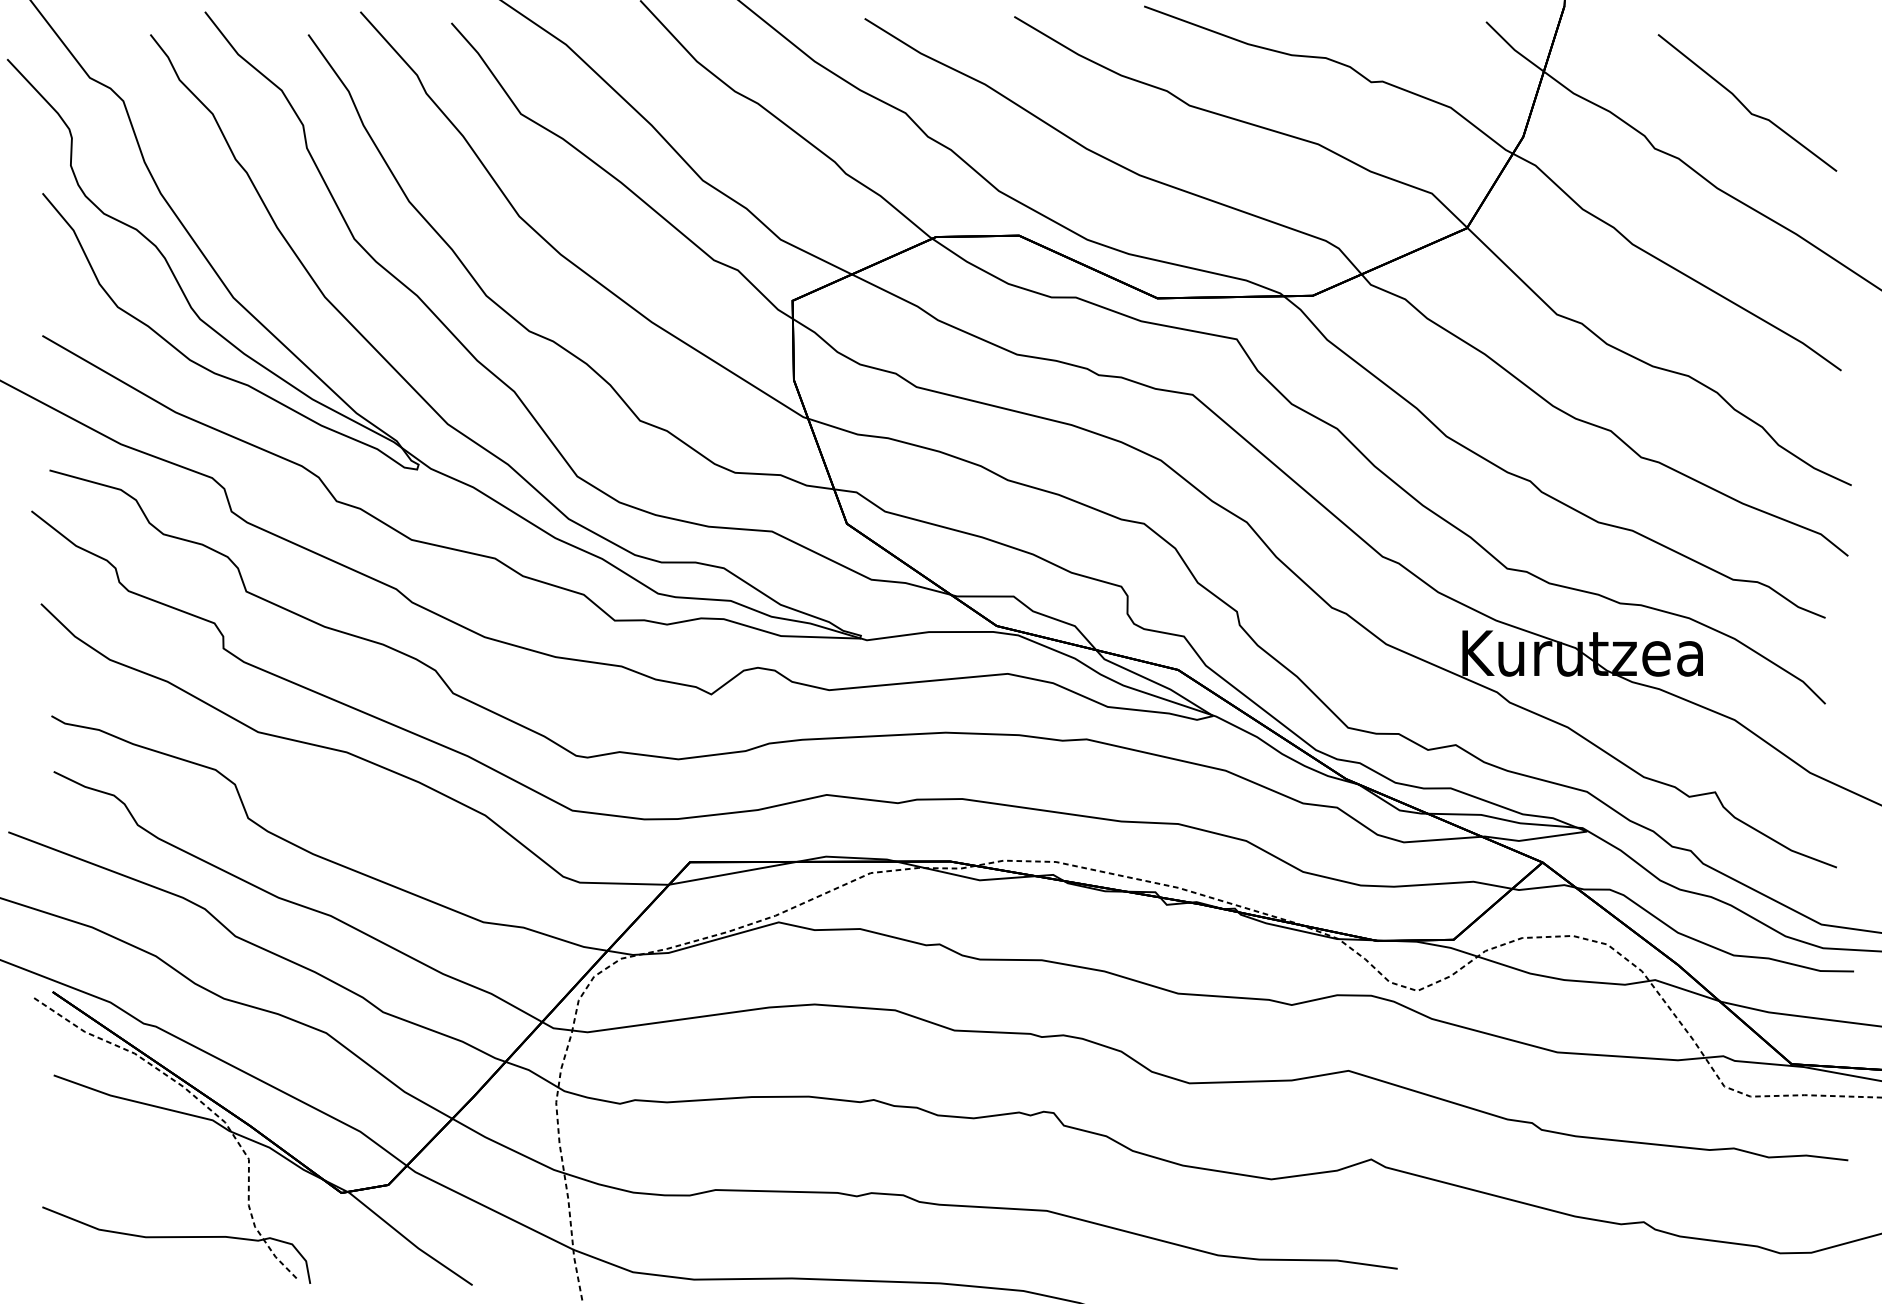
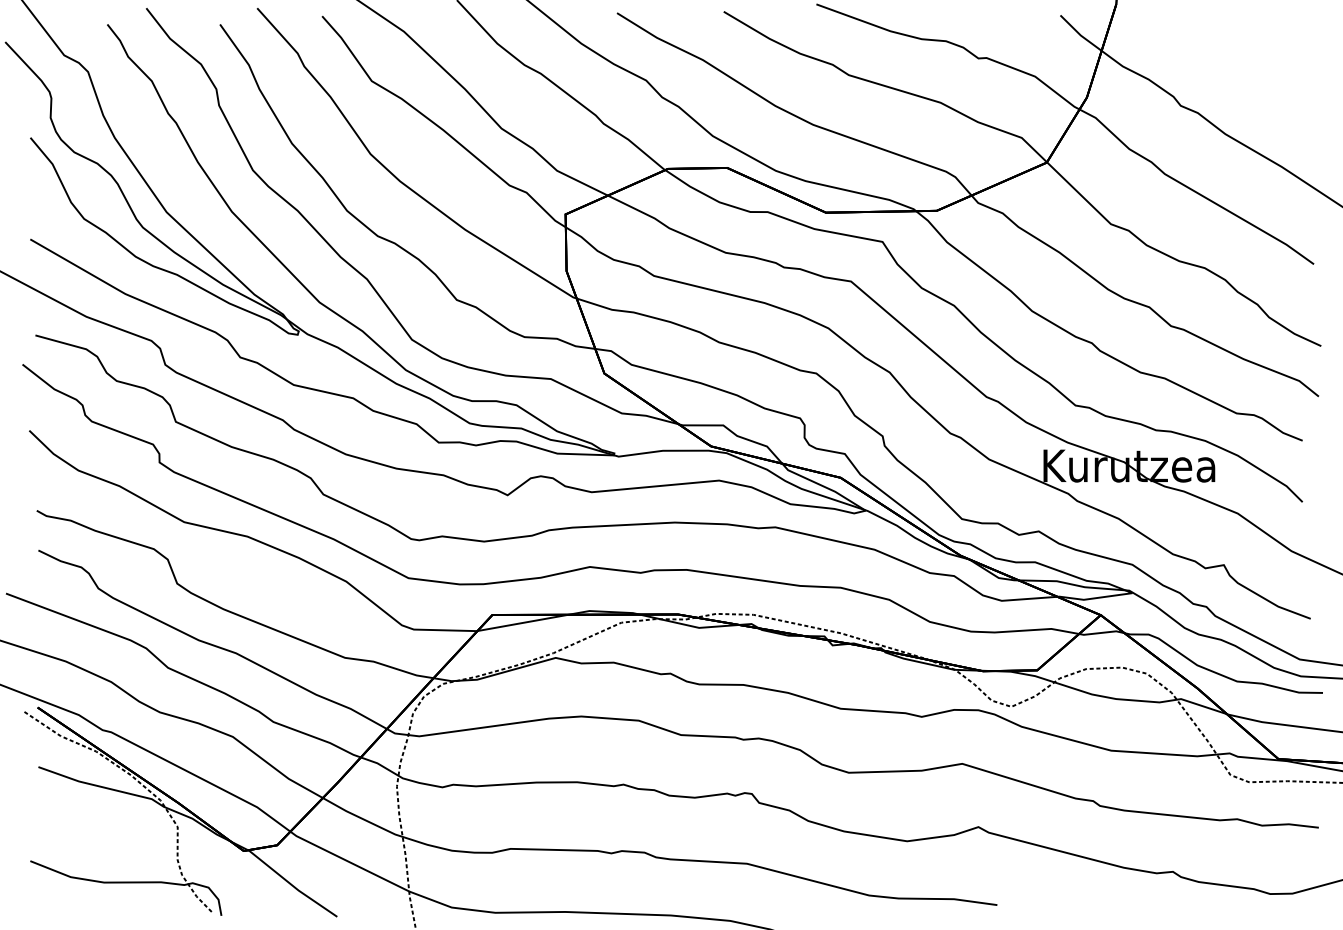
line: (1744, 105) -> (1244, 75), removed

